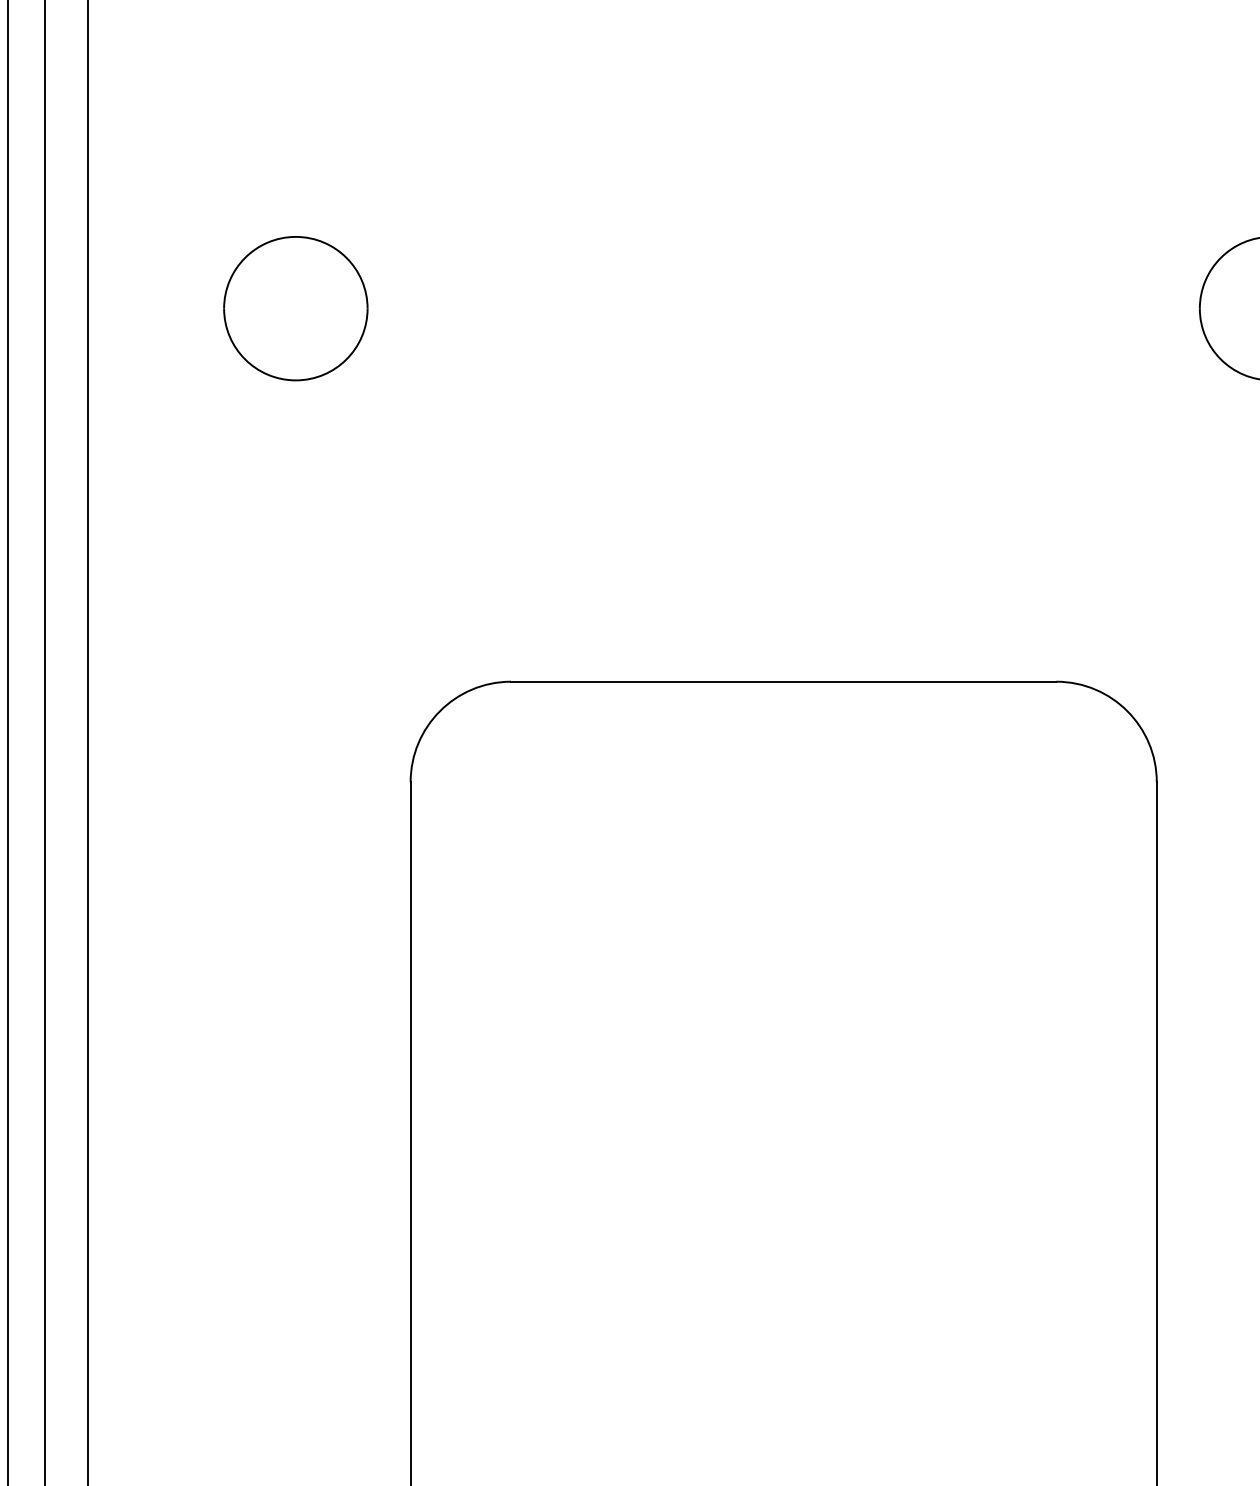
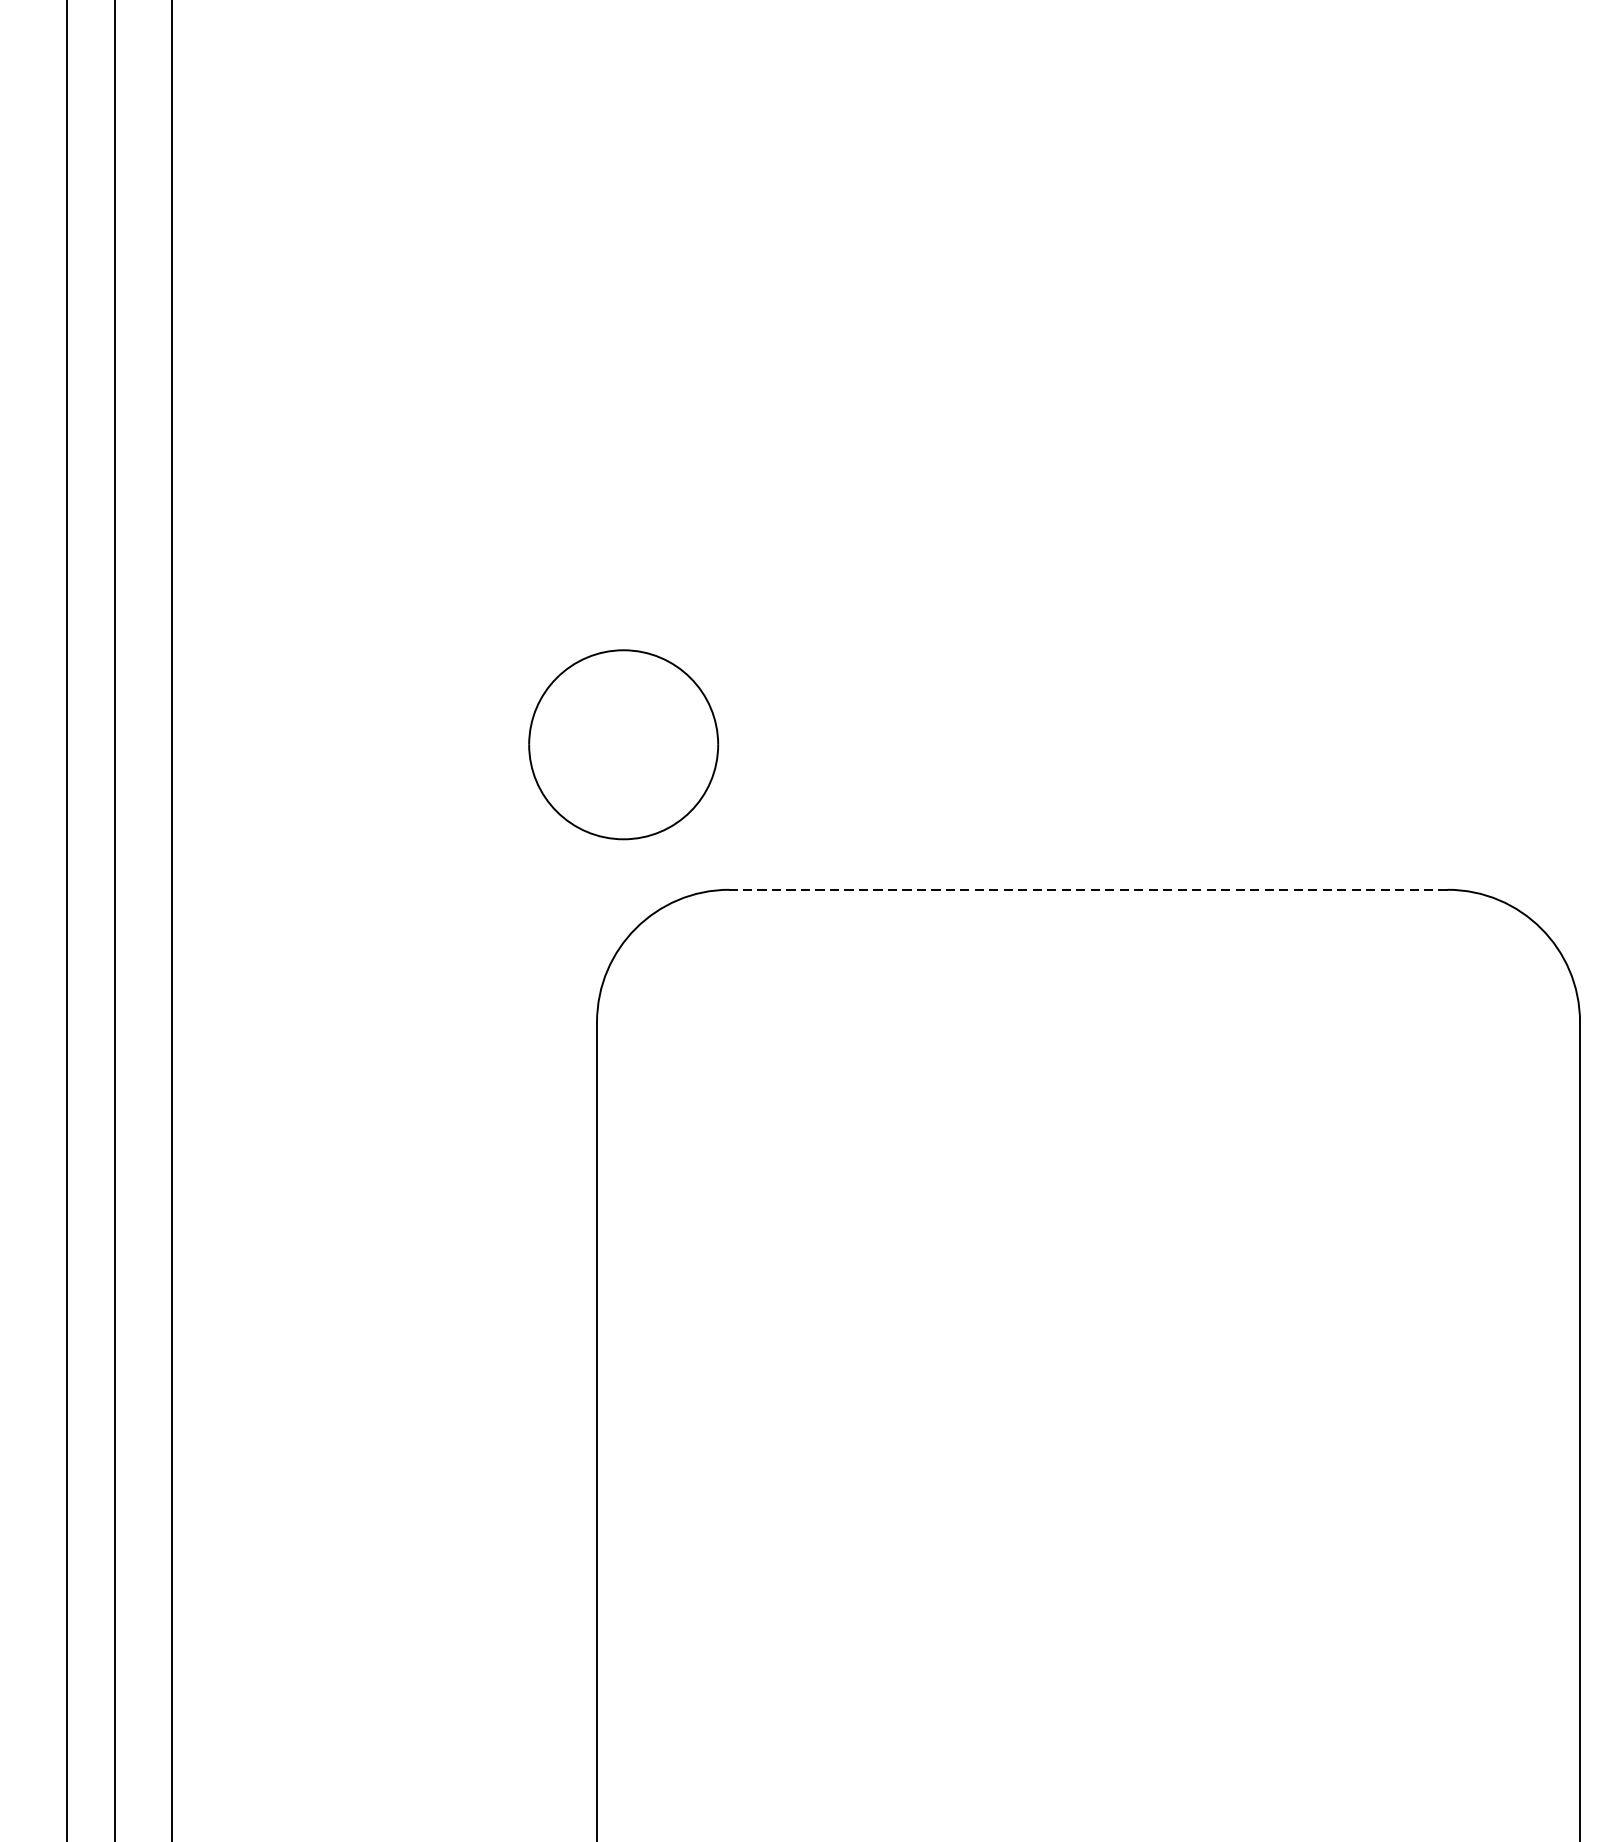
part: (295, 308) -> (623, 744), moved
line: (783, 681) -> (1088, 889), solid -> dashed

